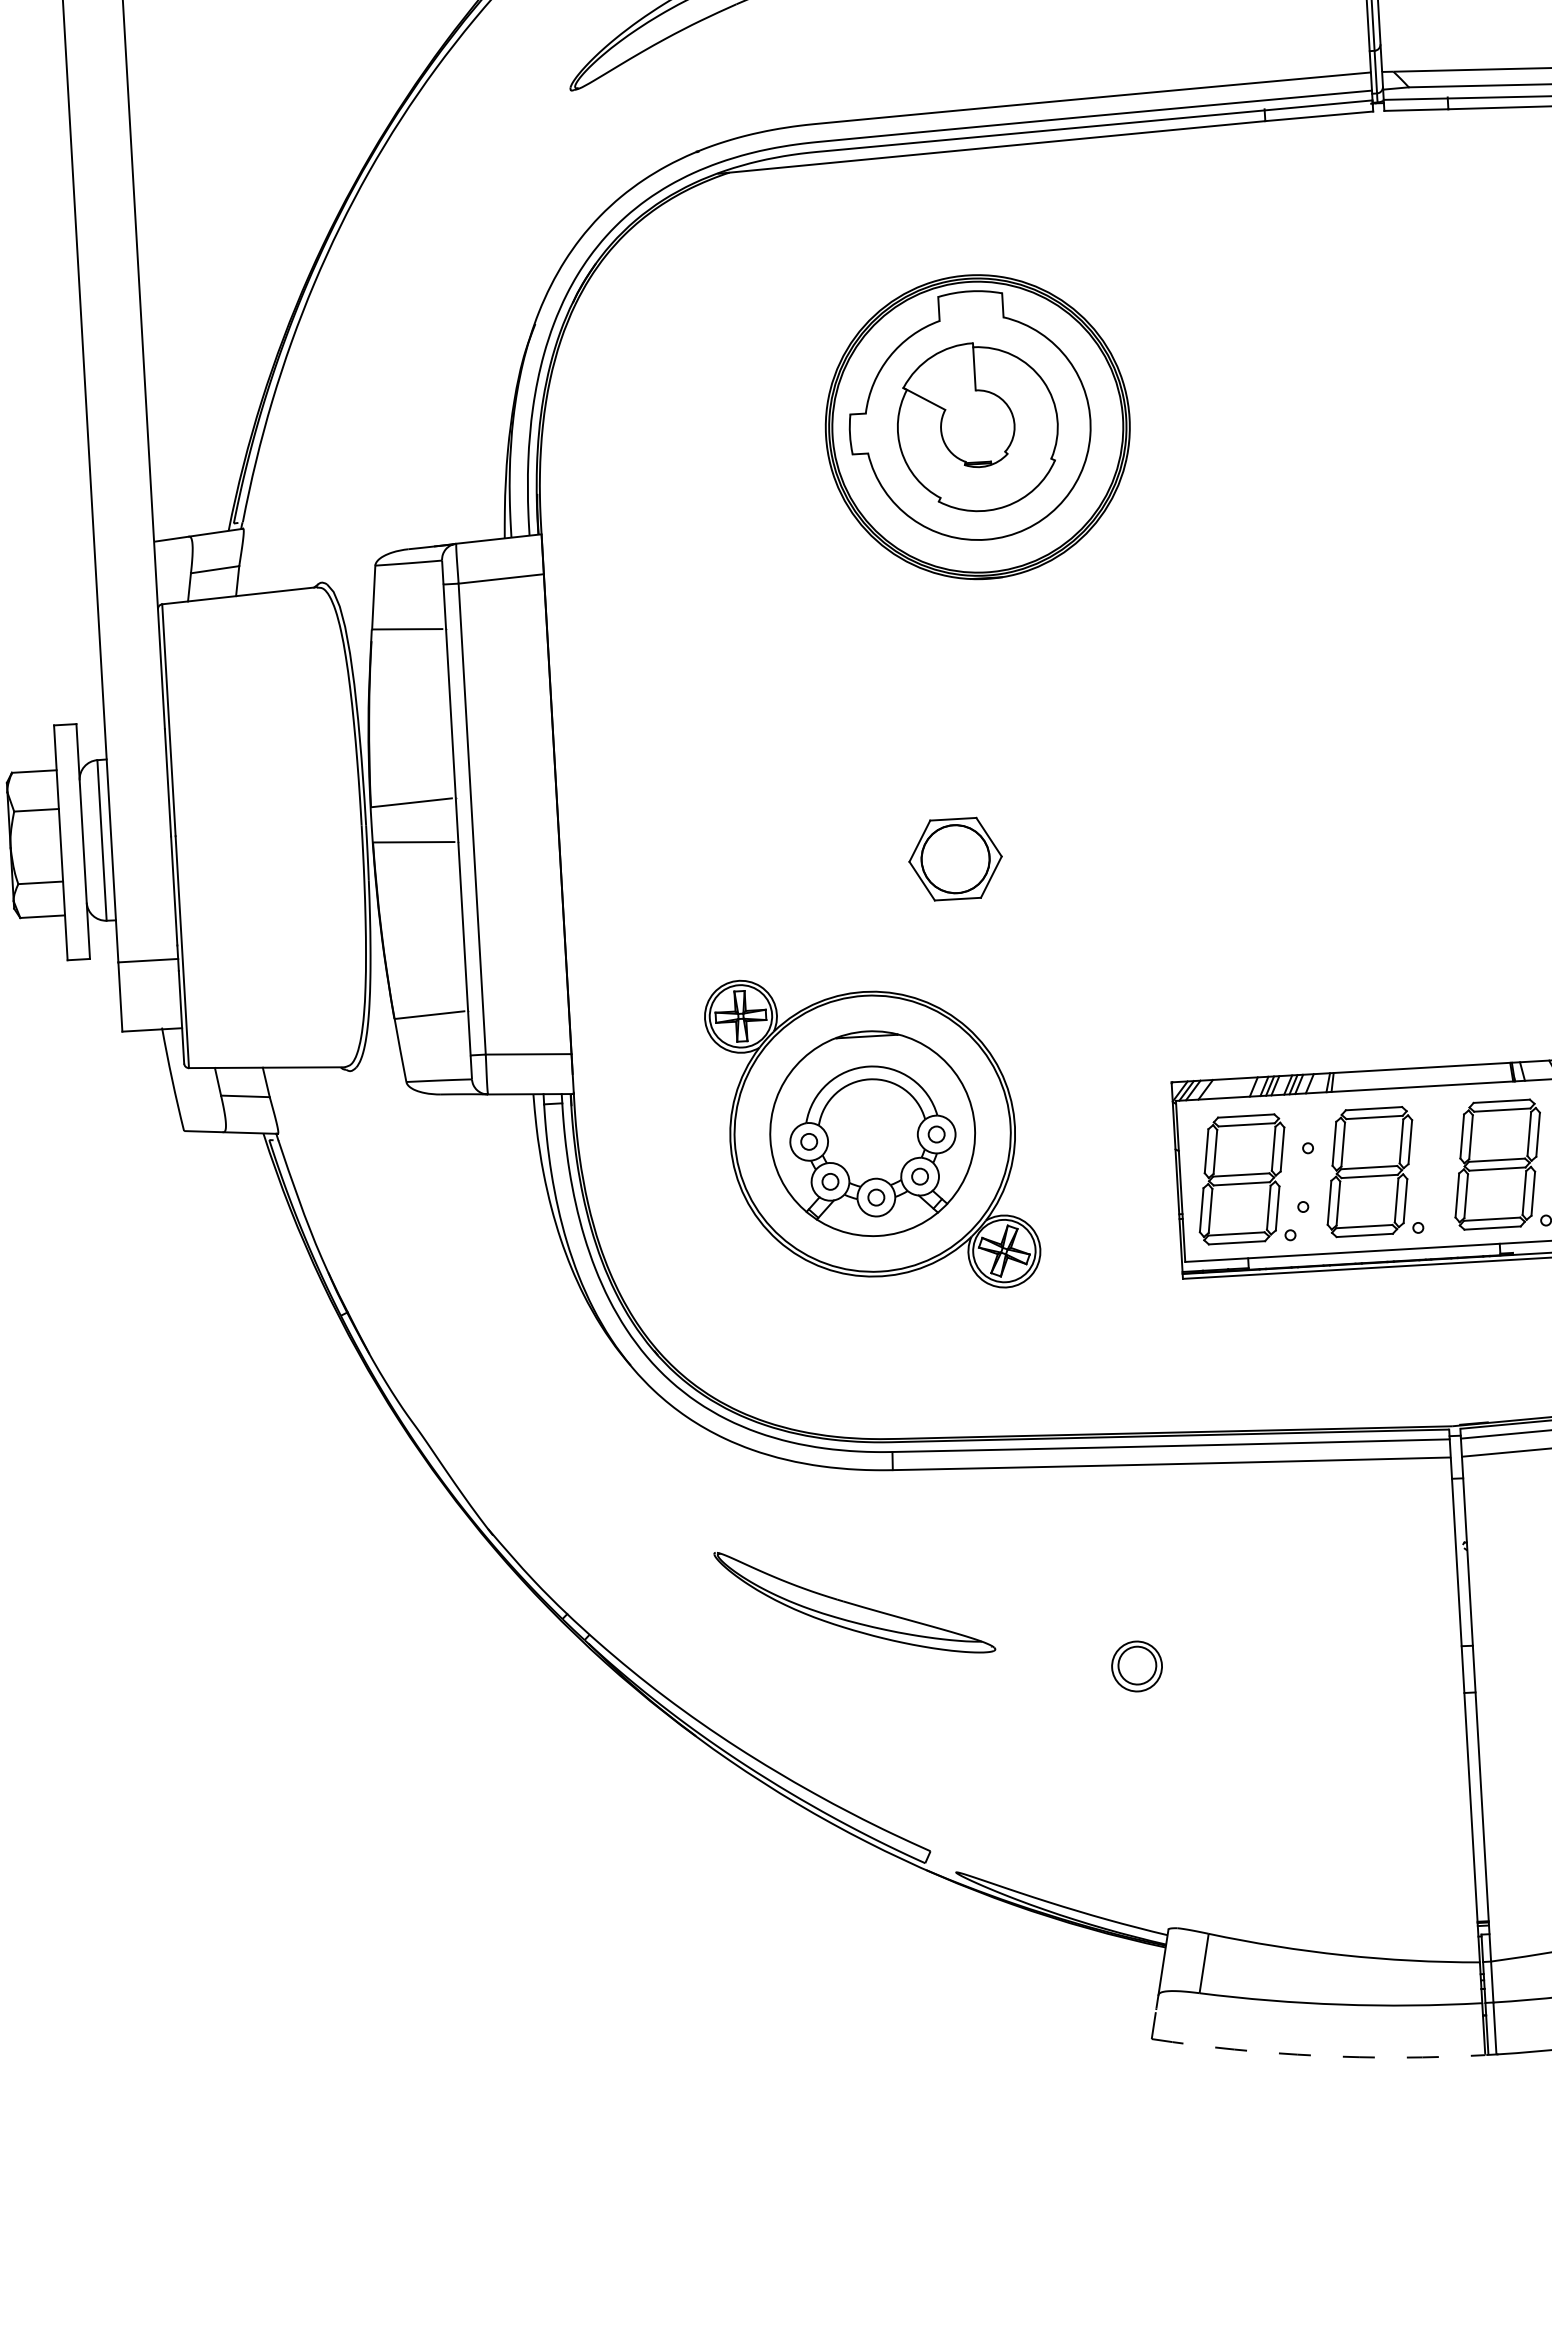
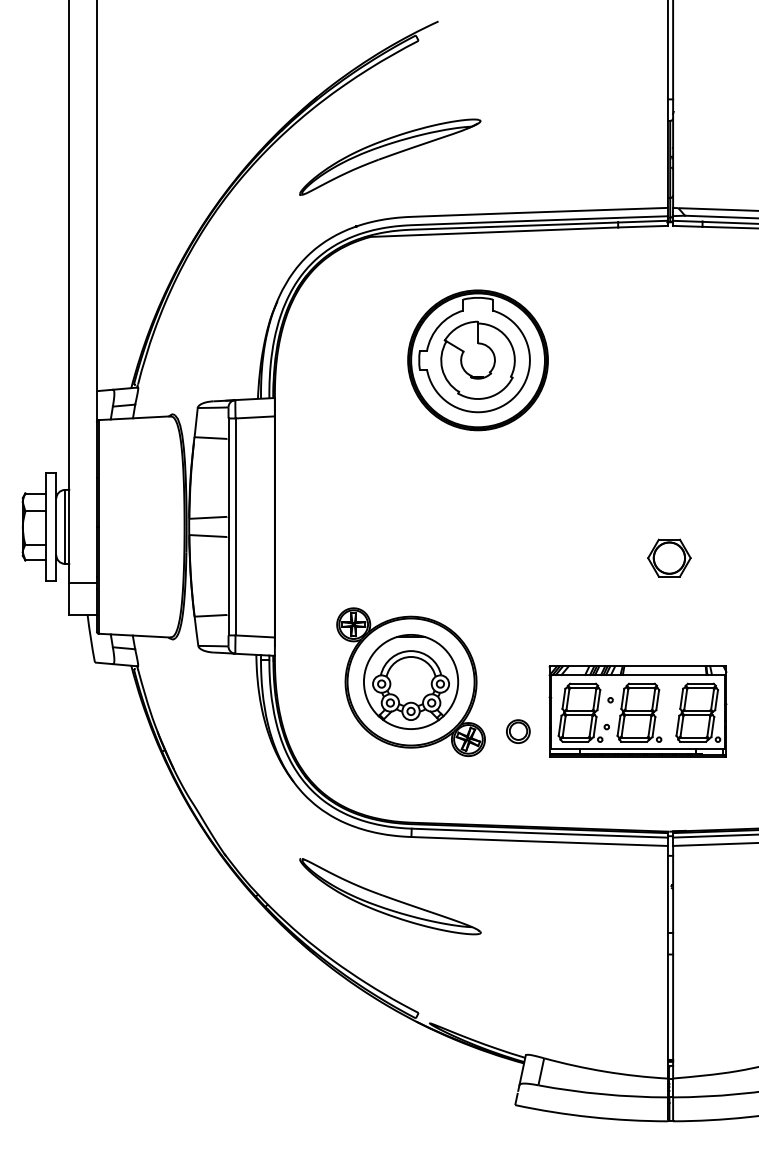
part: (955, 857) -> (669, 557), moved
part: (854, 1601) -> (390, 896), size x1.43
part: (1137, 1666) -> (518, 731), moved
arc: (1318, 2056) -> (591, 1117), dashed -> solid

